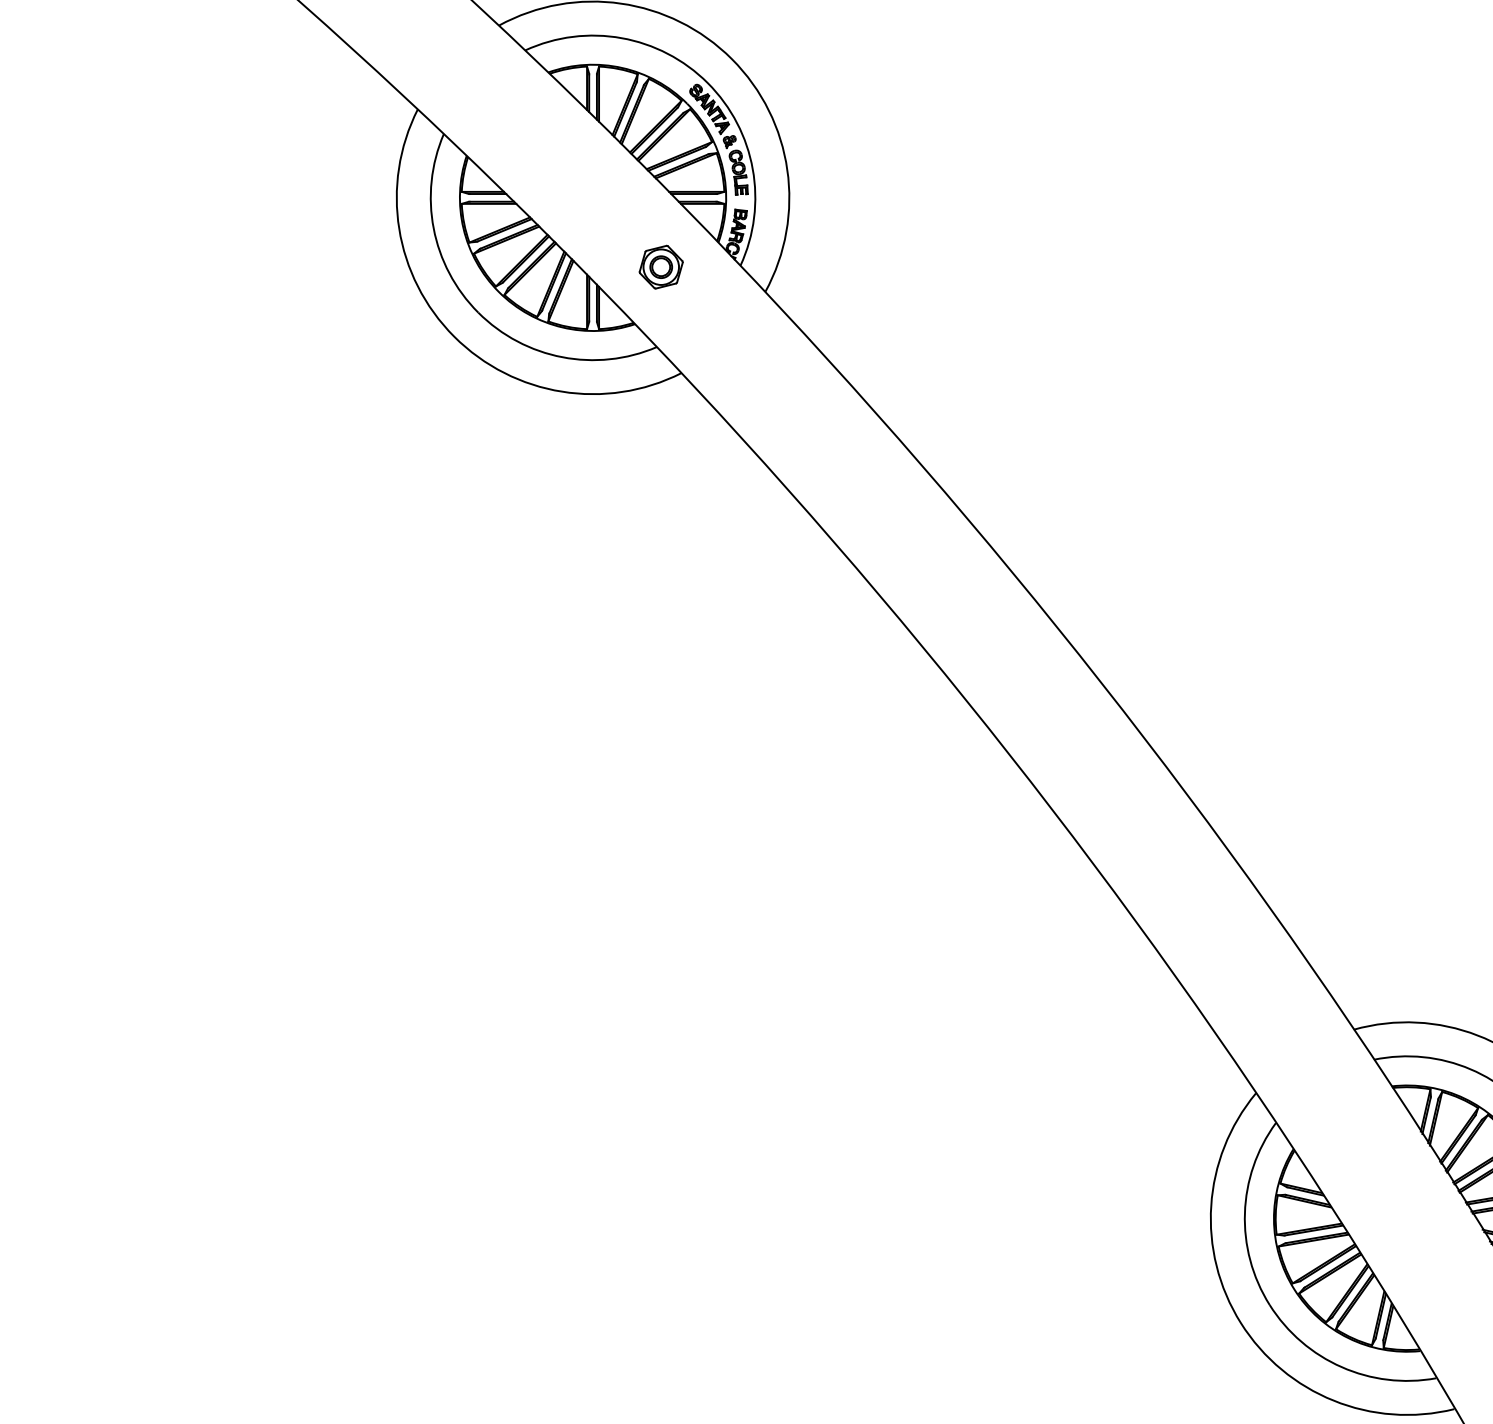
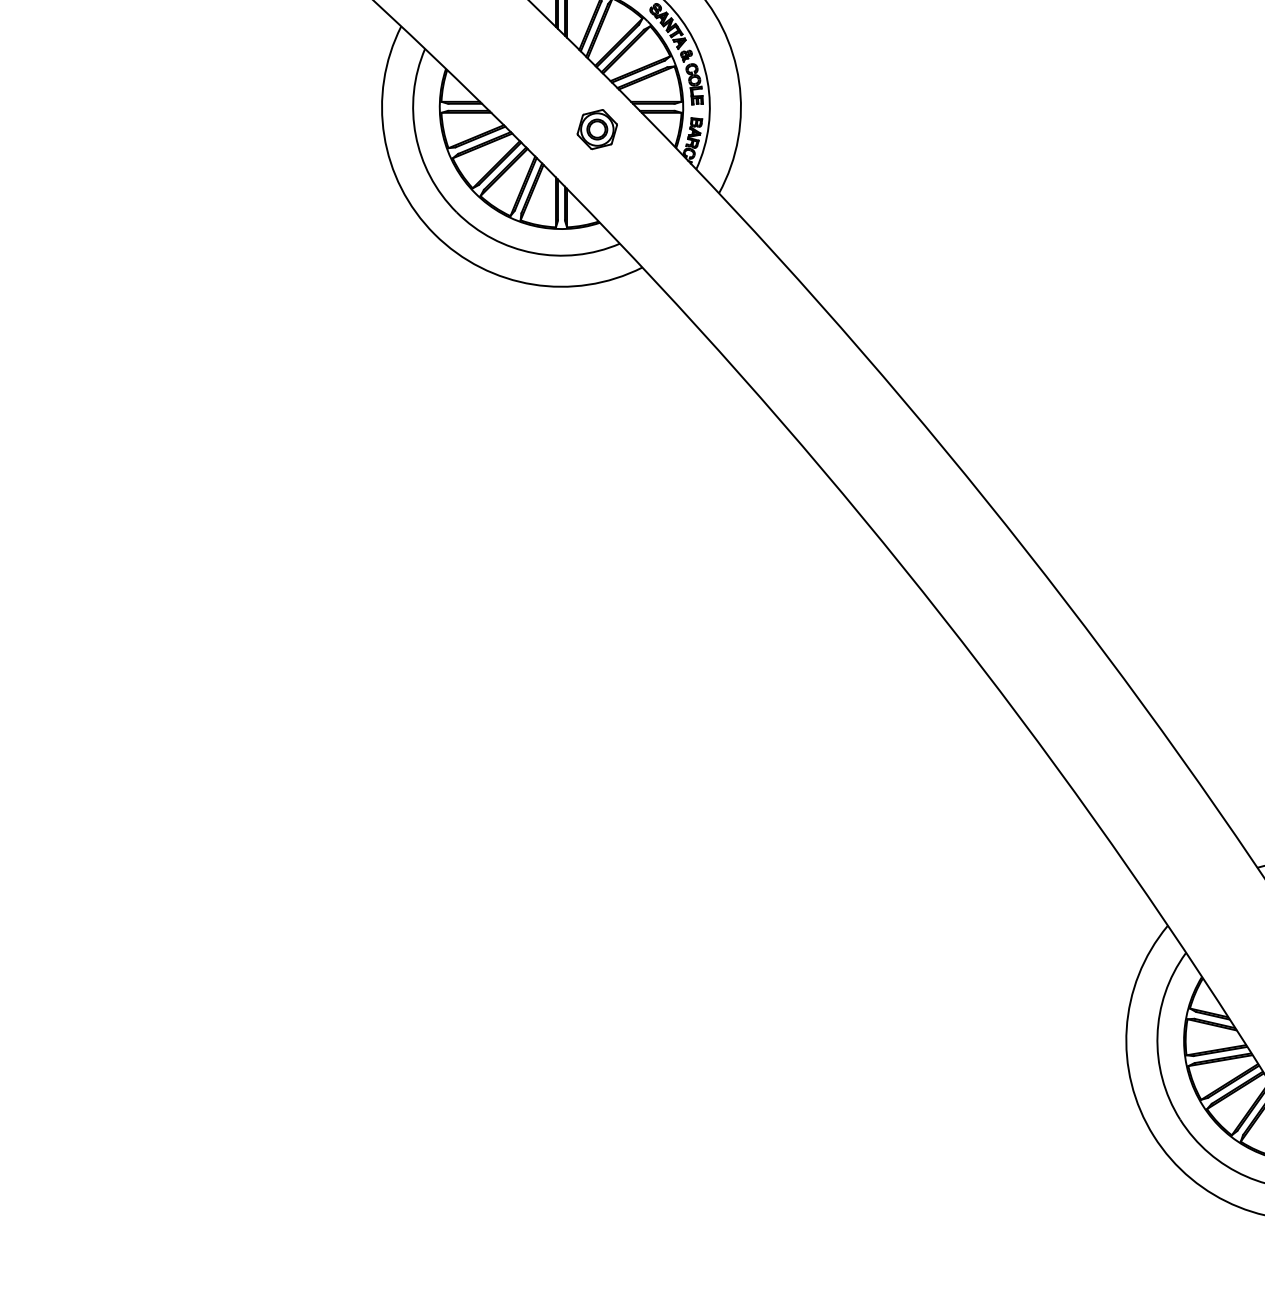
part: (660, 266) -> (596, 128), moved

